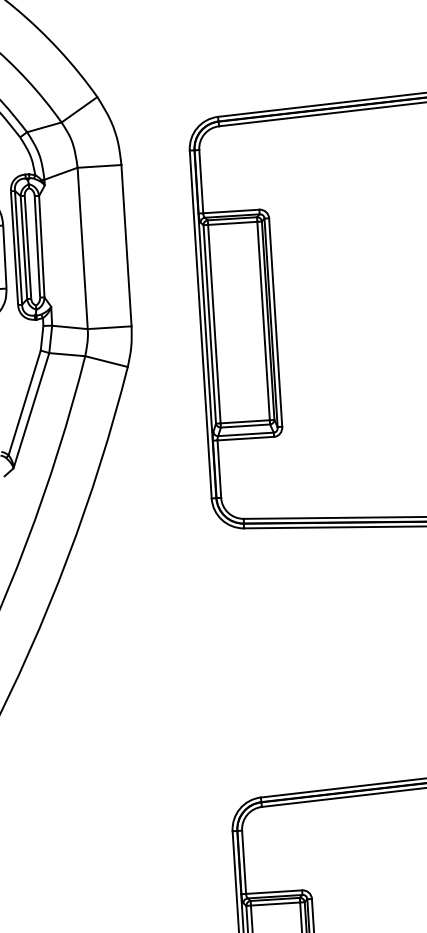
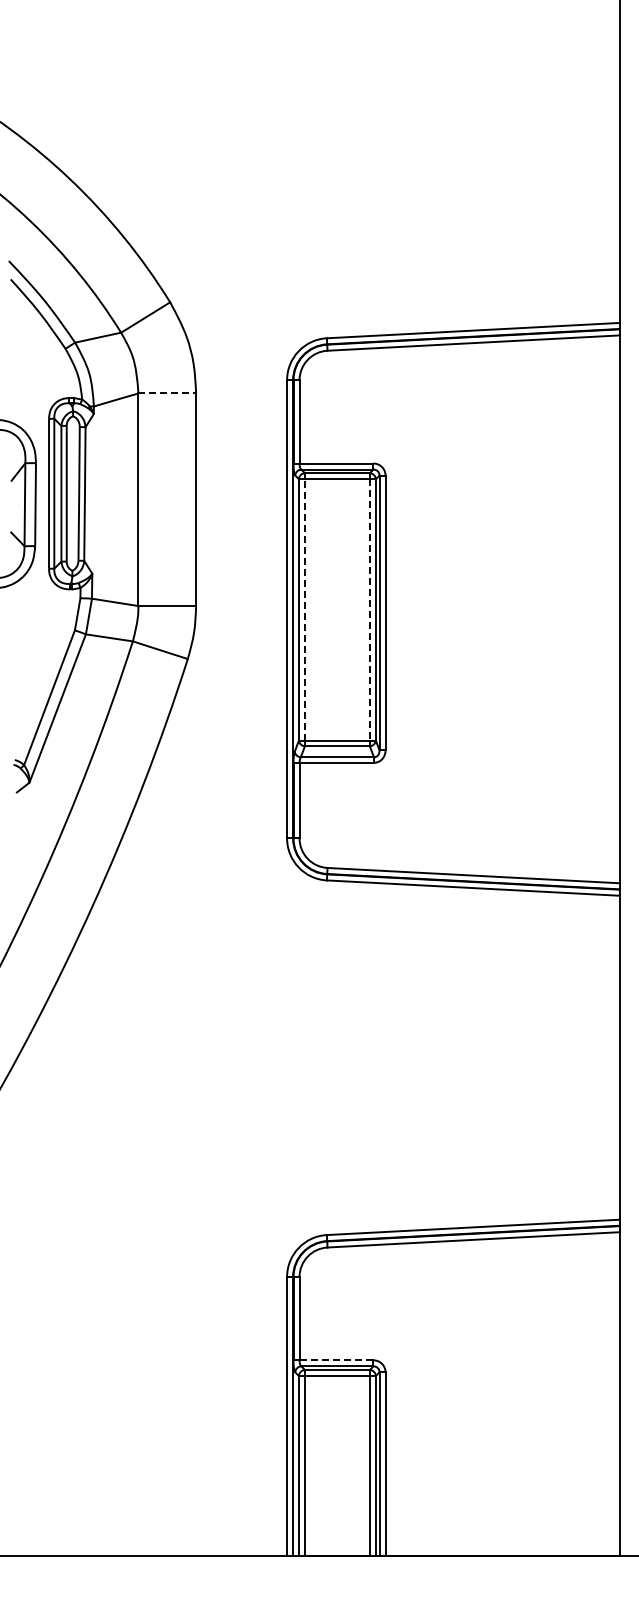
line: (99, 166) -> (167, 393), solid -> dashed
line: (263, 320) -> (369, 609), solid -> dashed
line: (213, 323) -> (304, 609), solid -> dashed
line: (274, 892) -> (336, 1360), solid -> dashed

